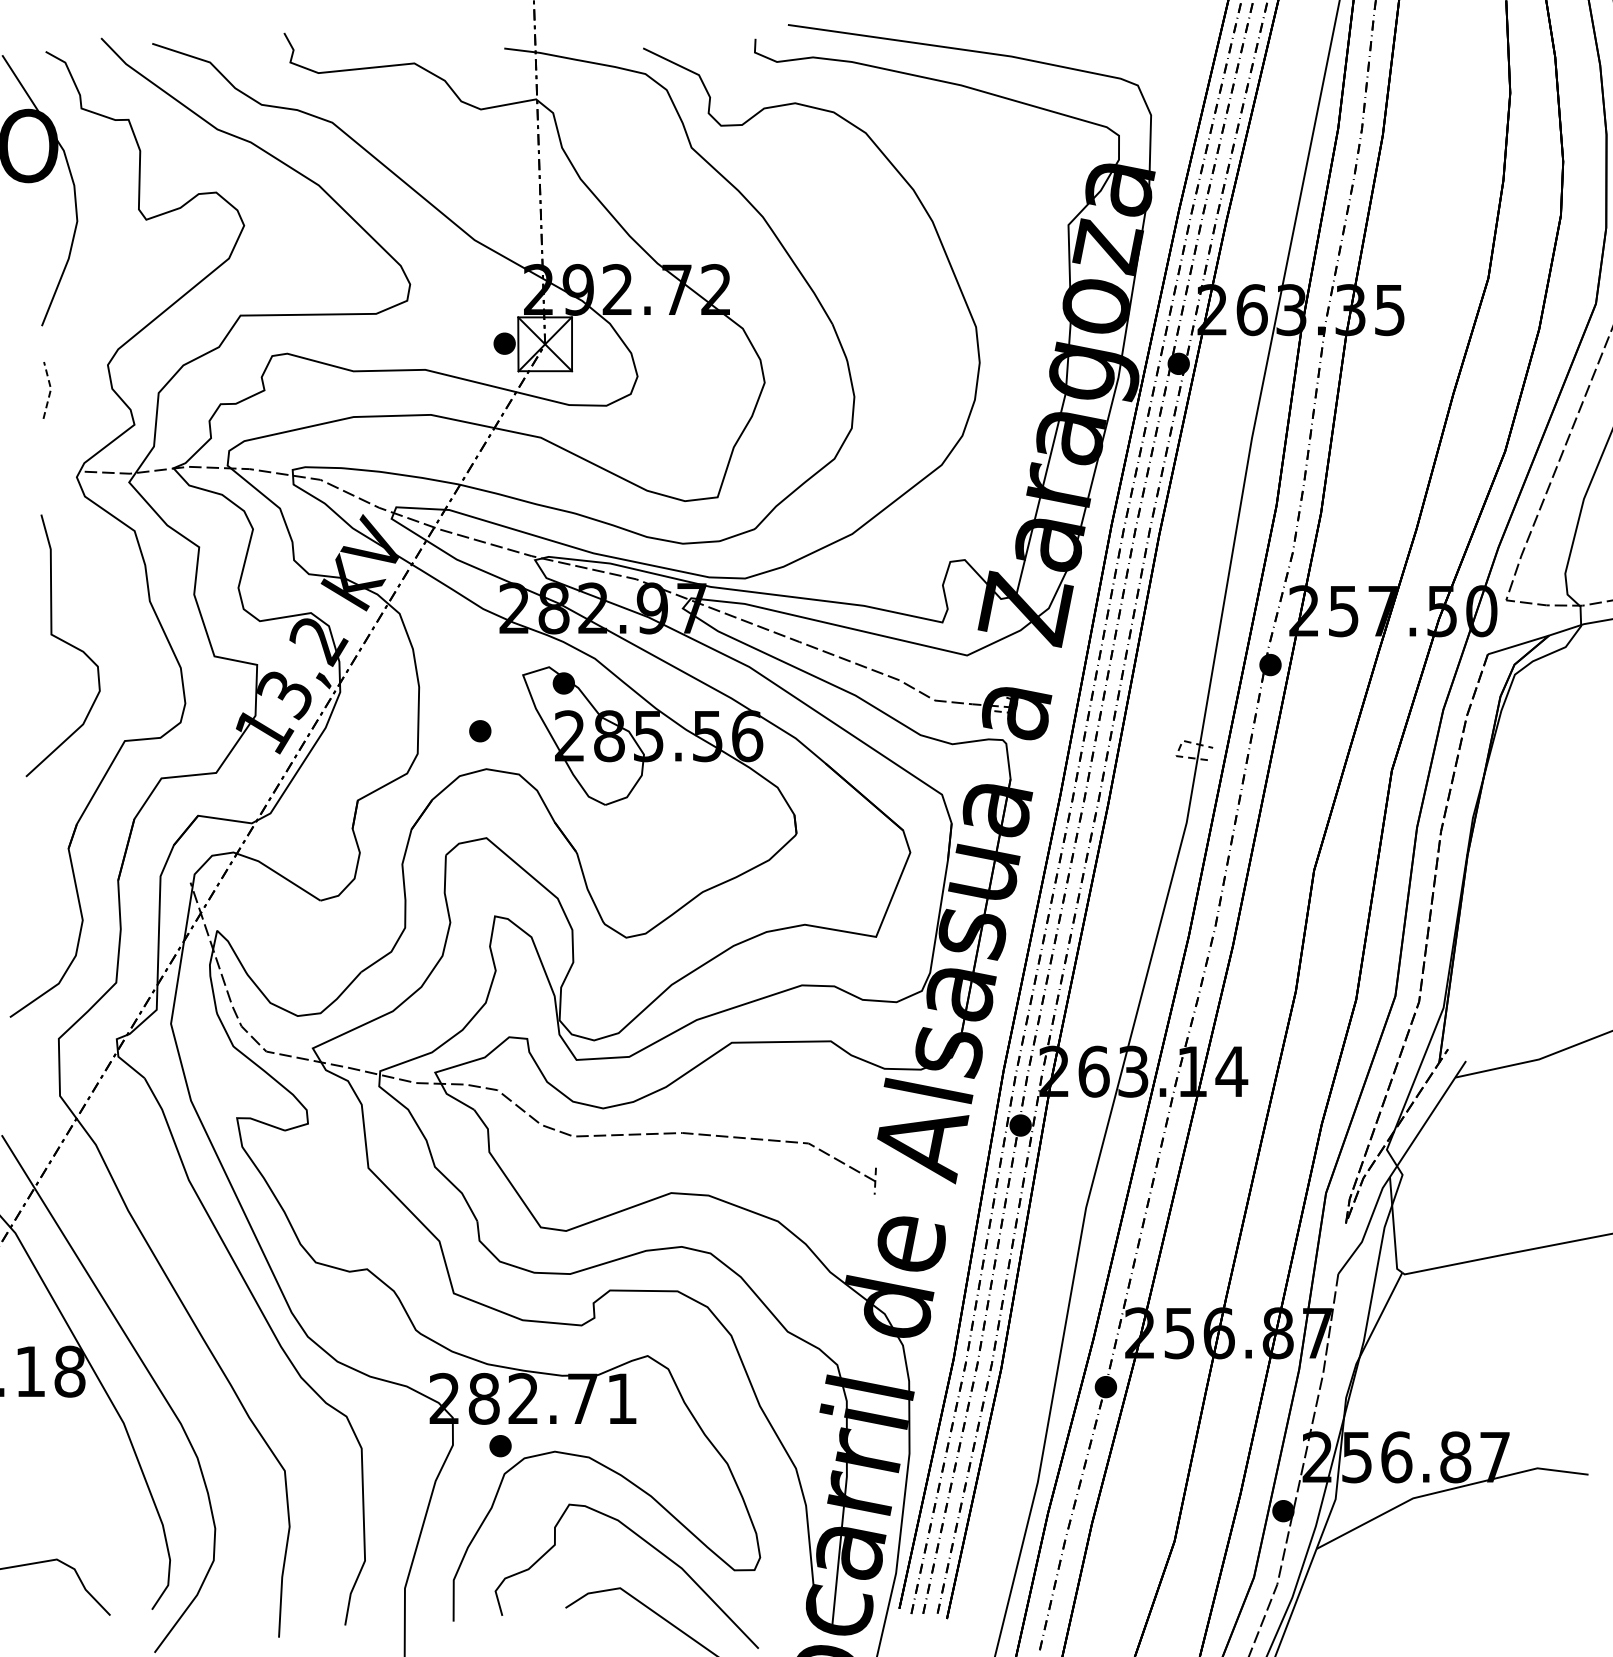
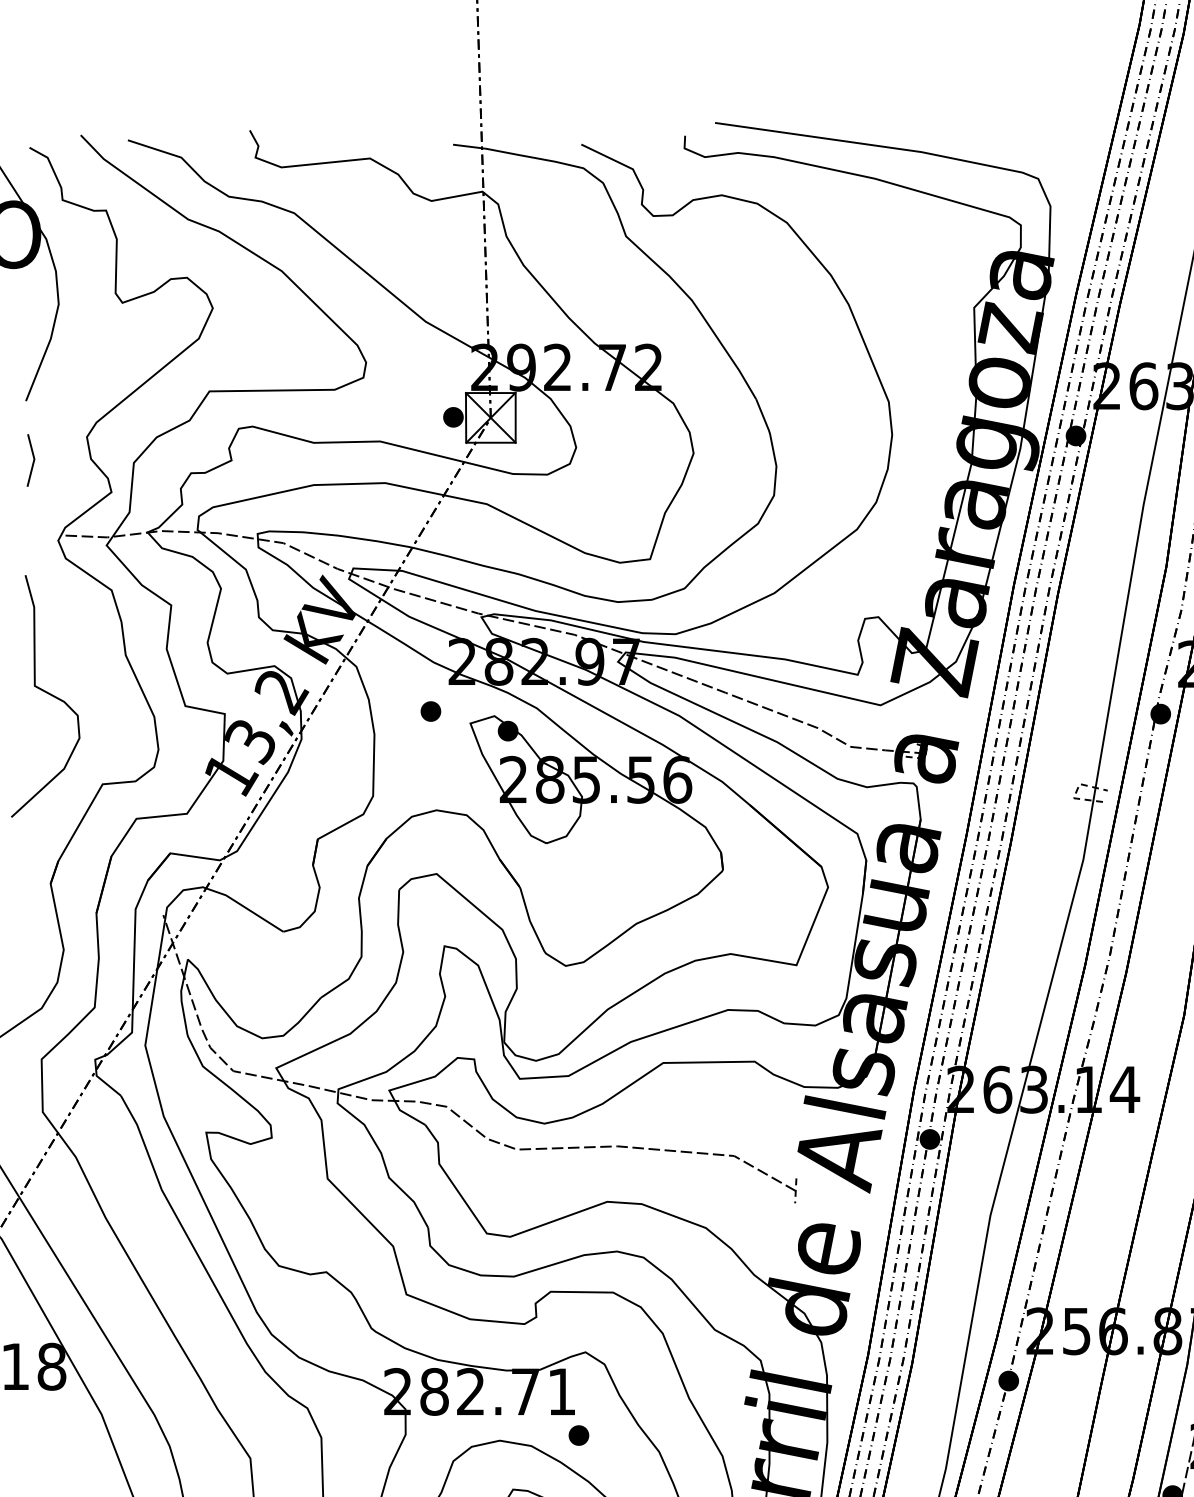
line: (50, 390) -> (33, 460), dashed -> solid
part: (480, 731) -> (431, 711), moved
part: (500, 1446) -> (578, 1435), moved

